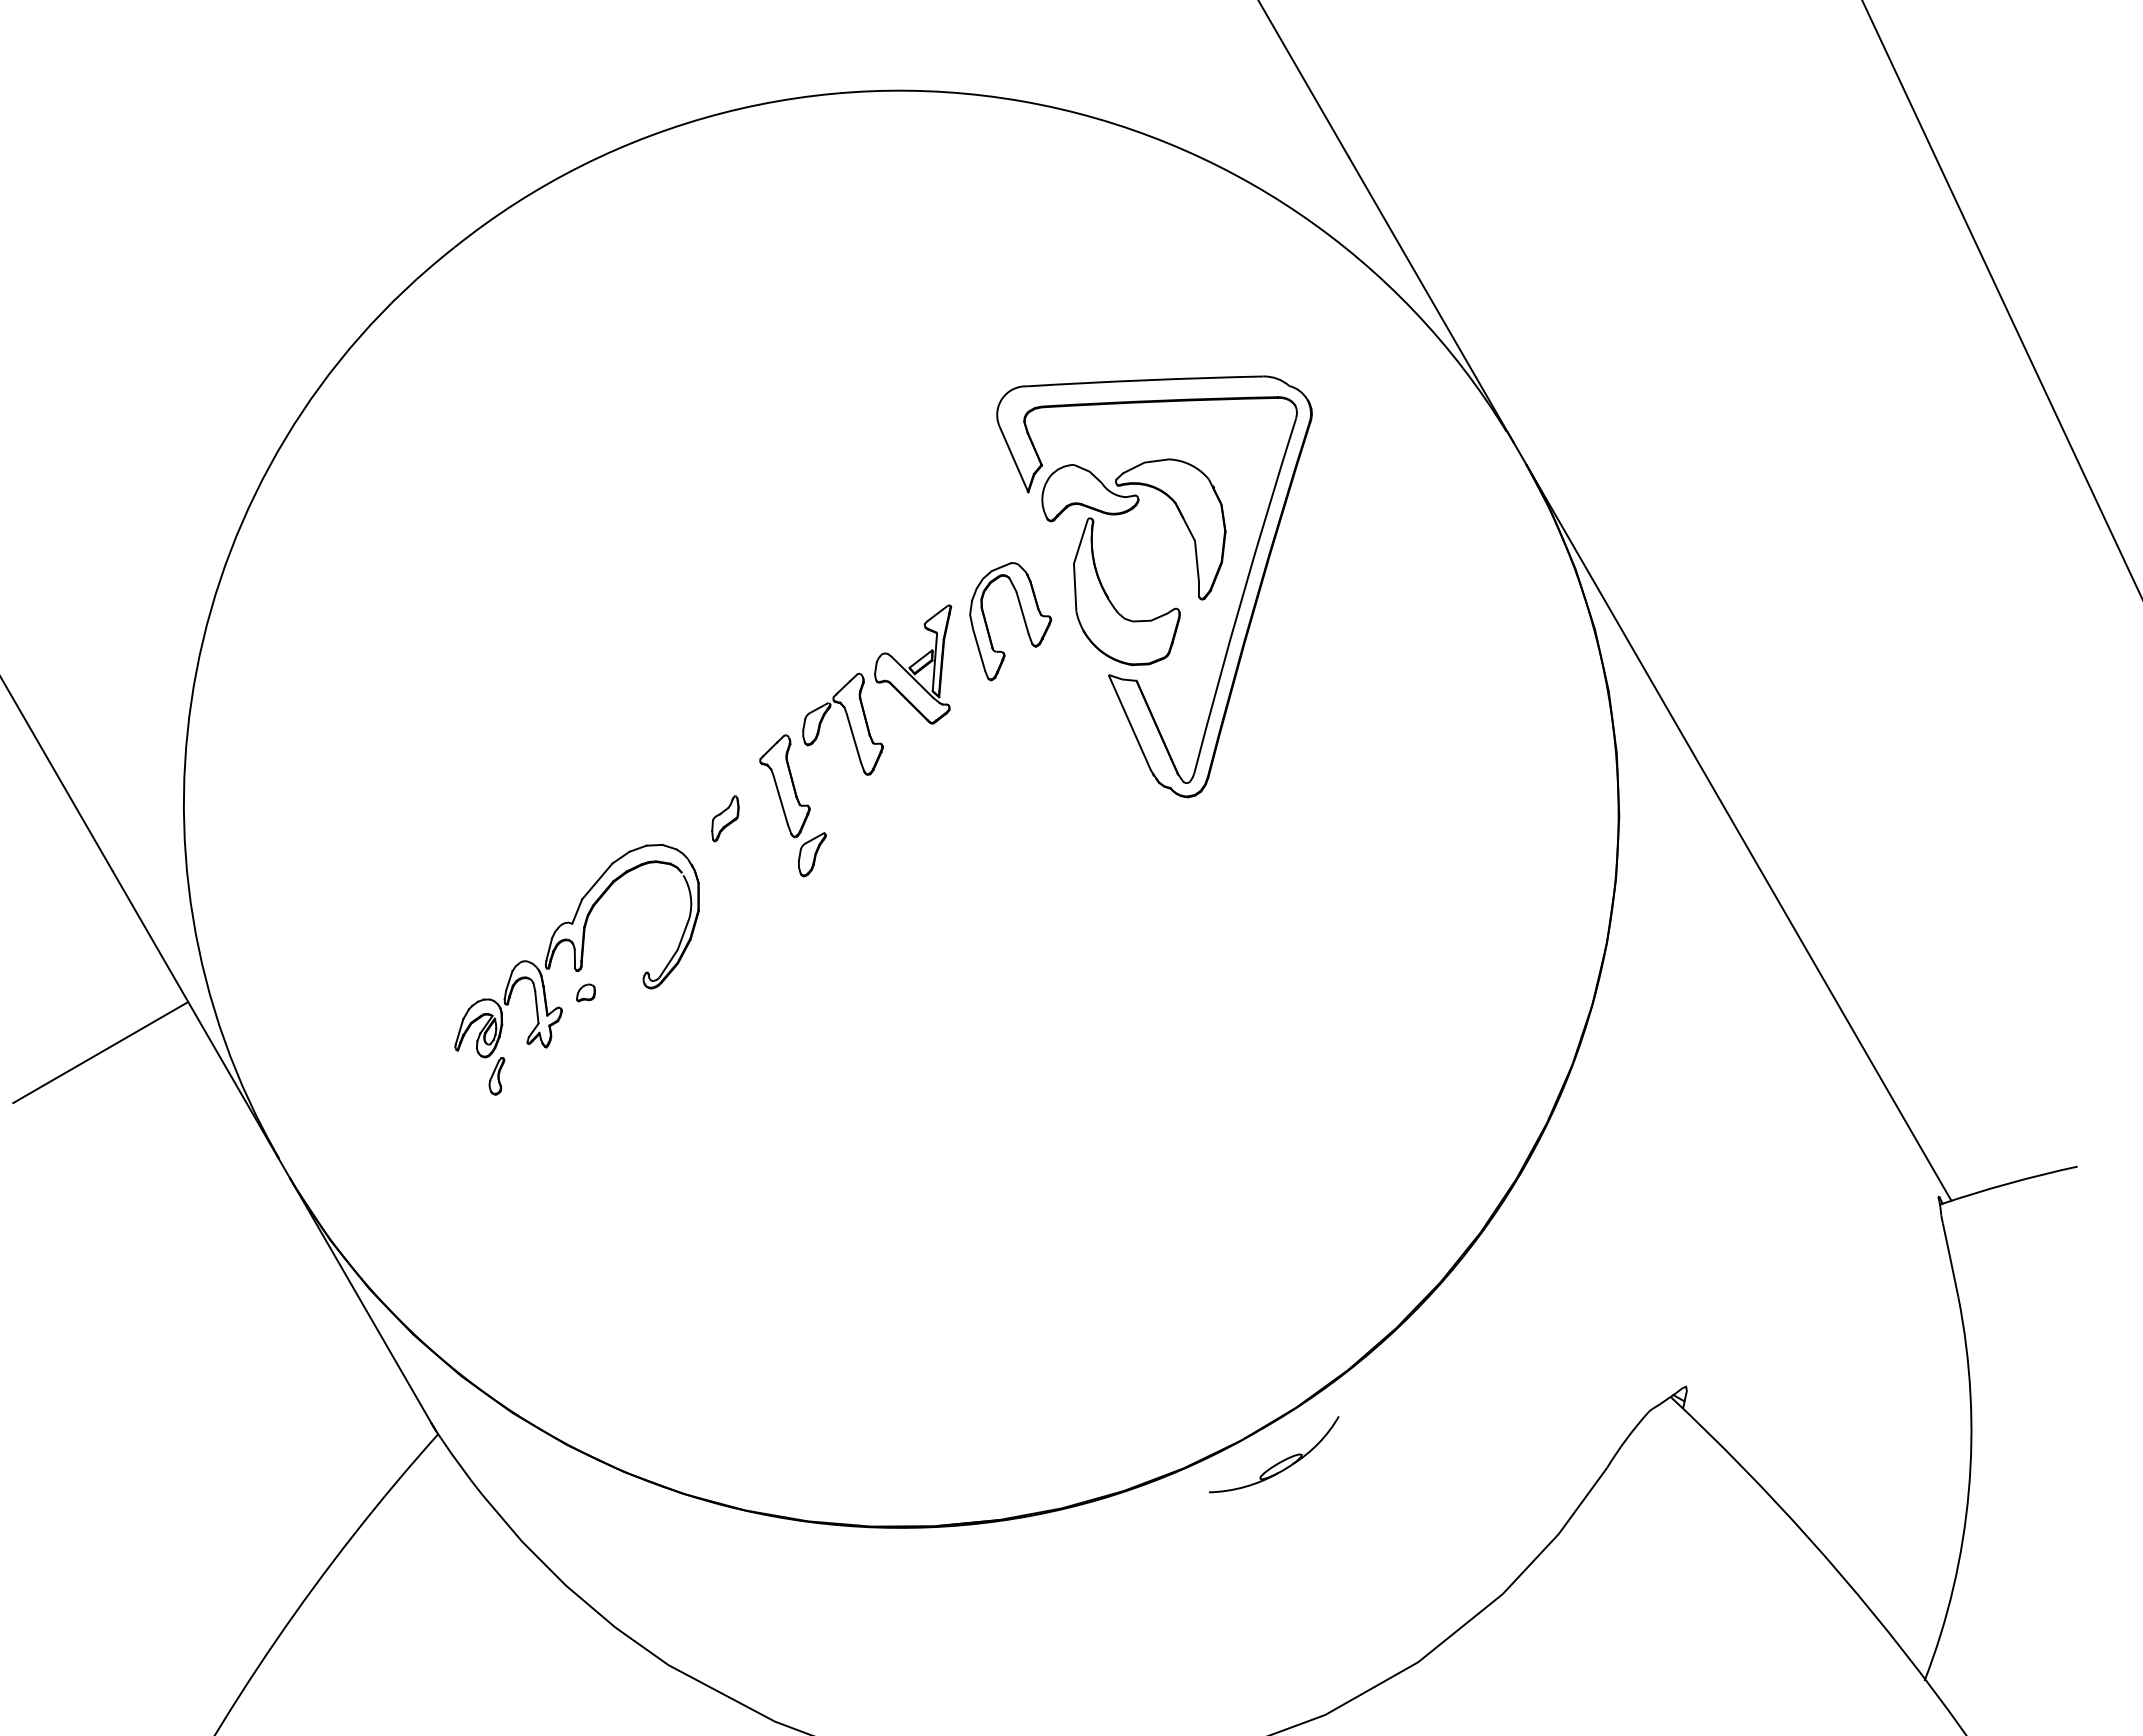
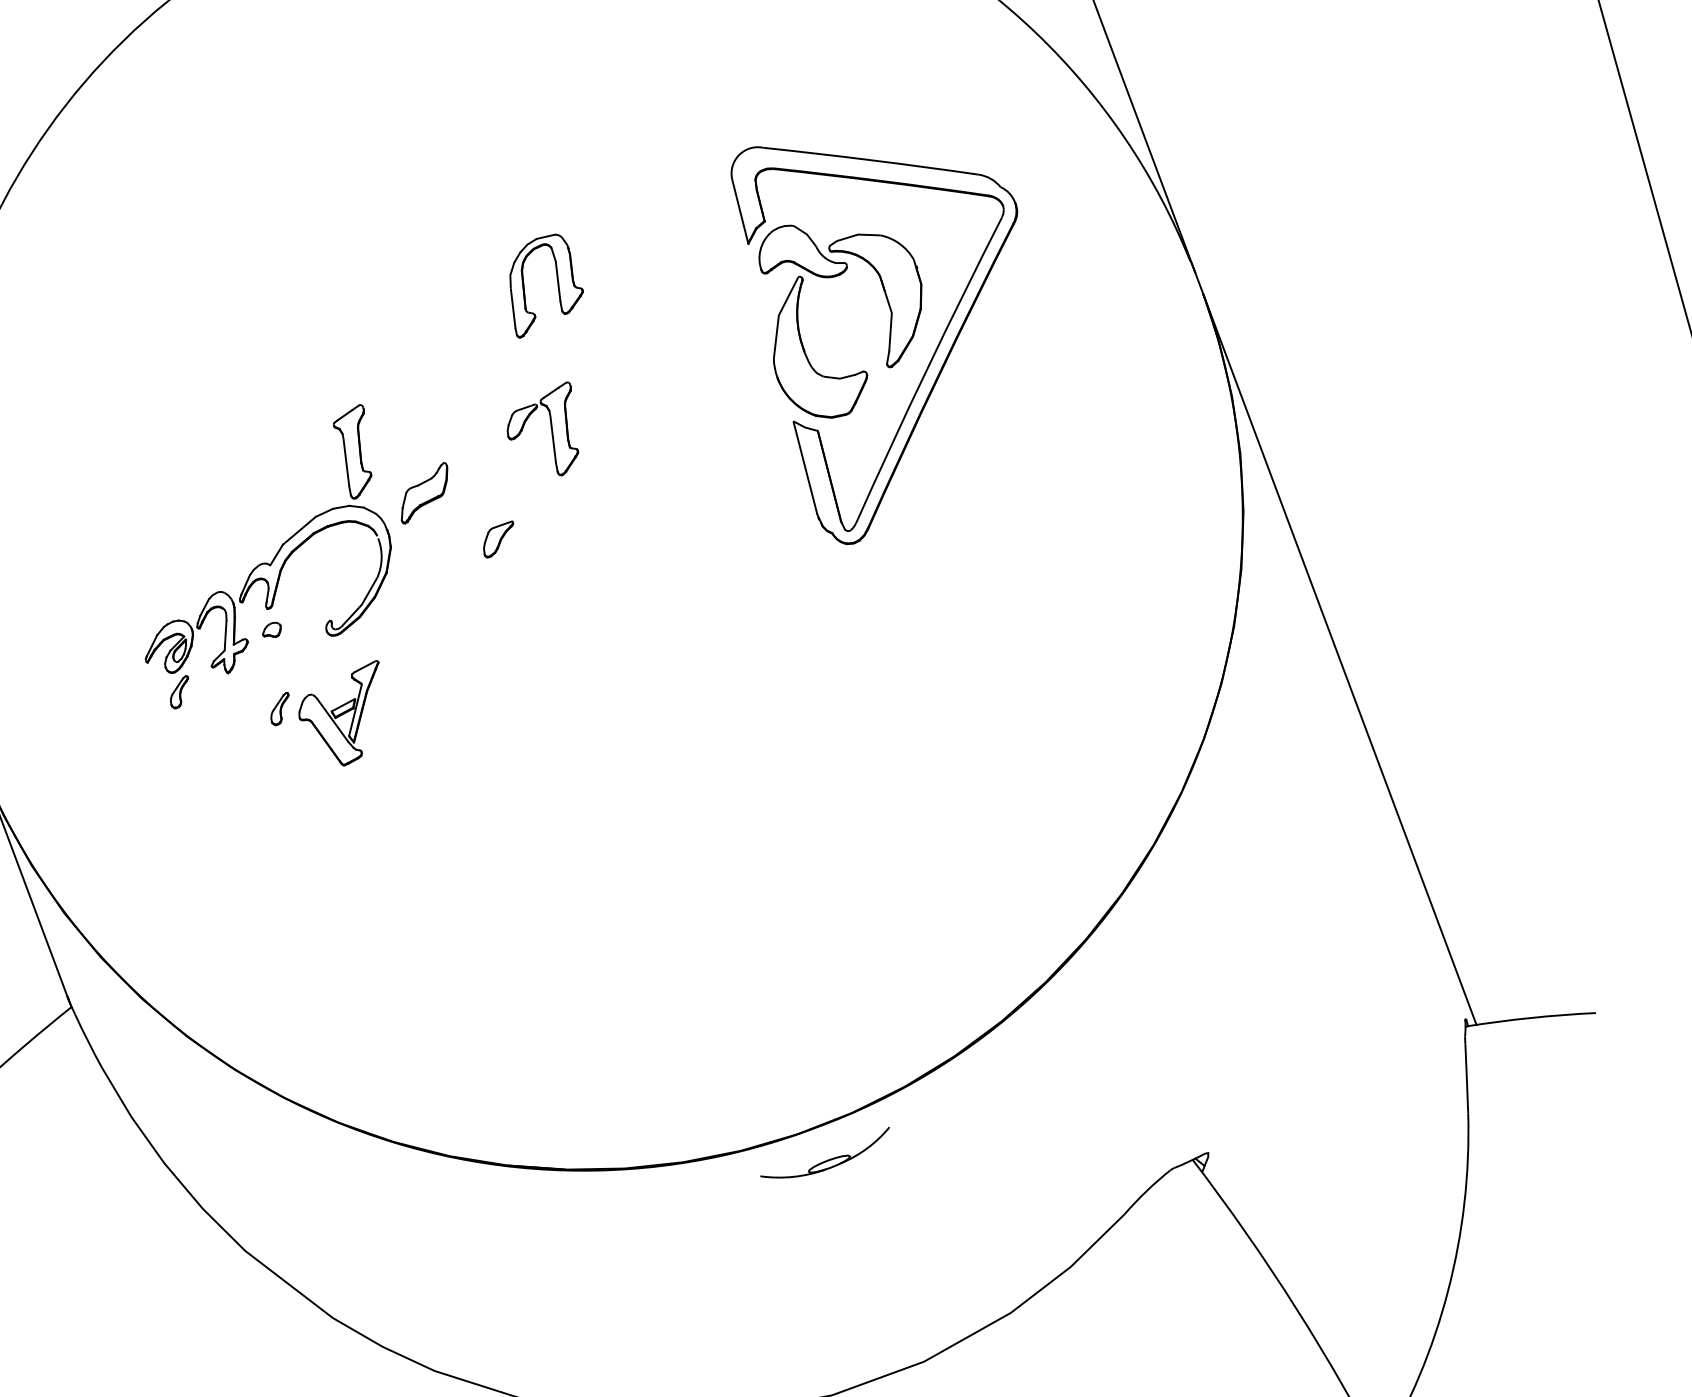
part: (1022, 616) -> (557, 284), moved
part: (913, 664) -> (335, 709), moved
part: (784, 786) -> (351, 451), moved
part: (725, 818) -> (424, 493), size x1.6
part: (607, 1076) -> (279, 708), added

